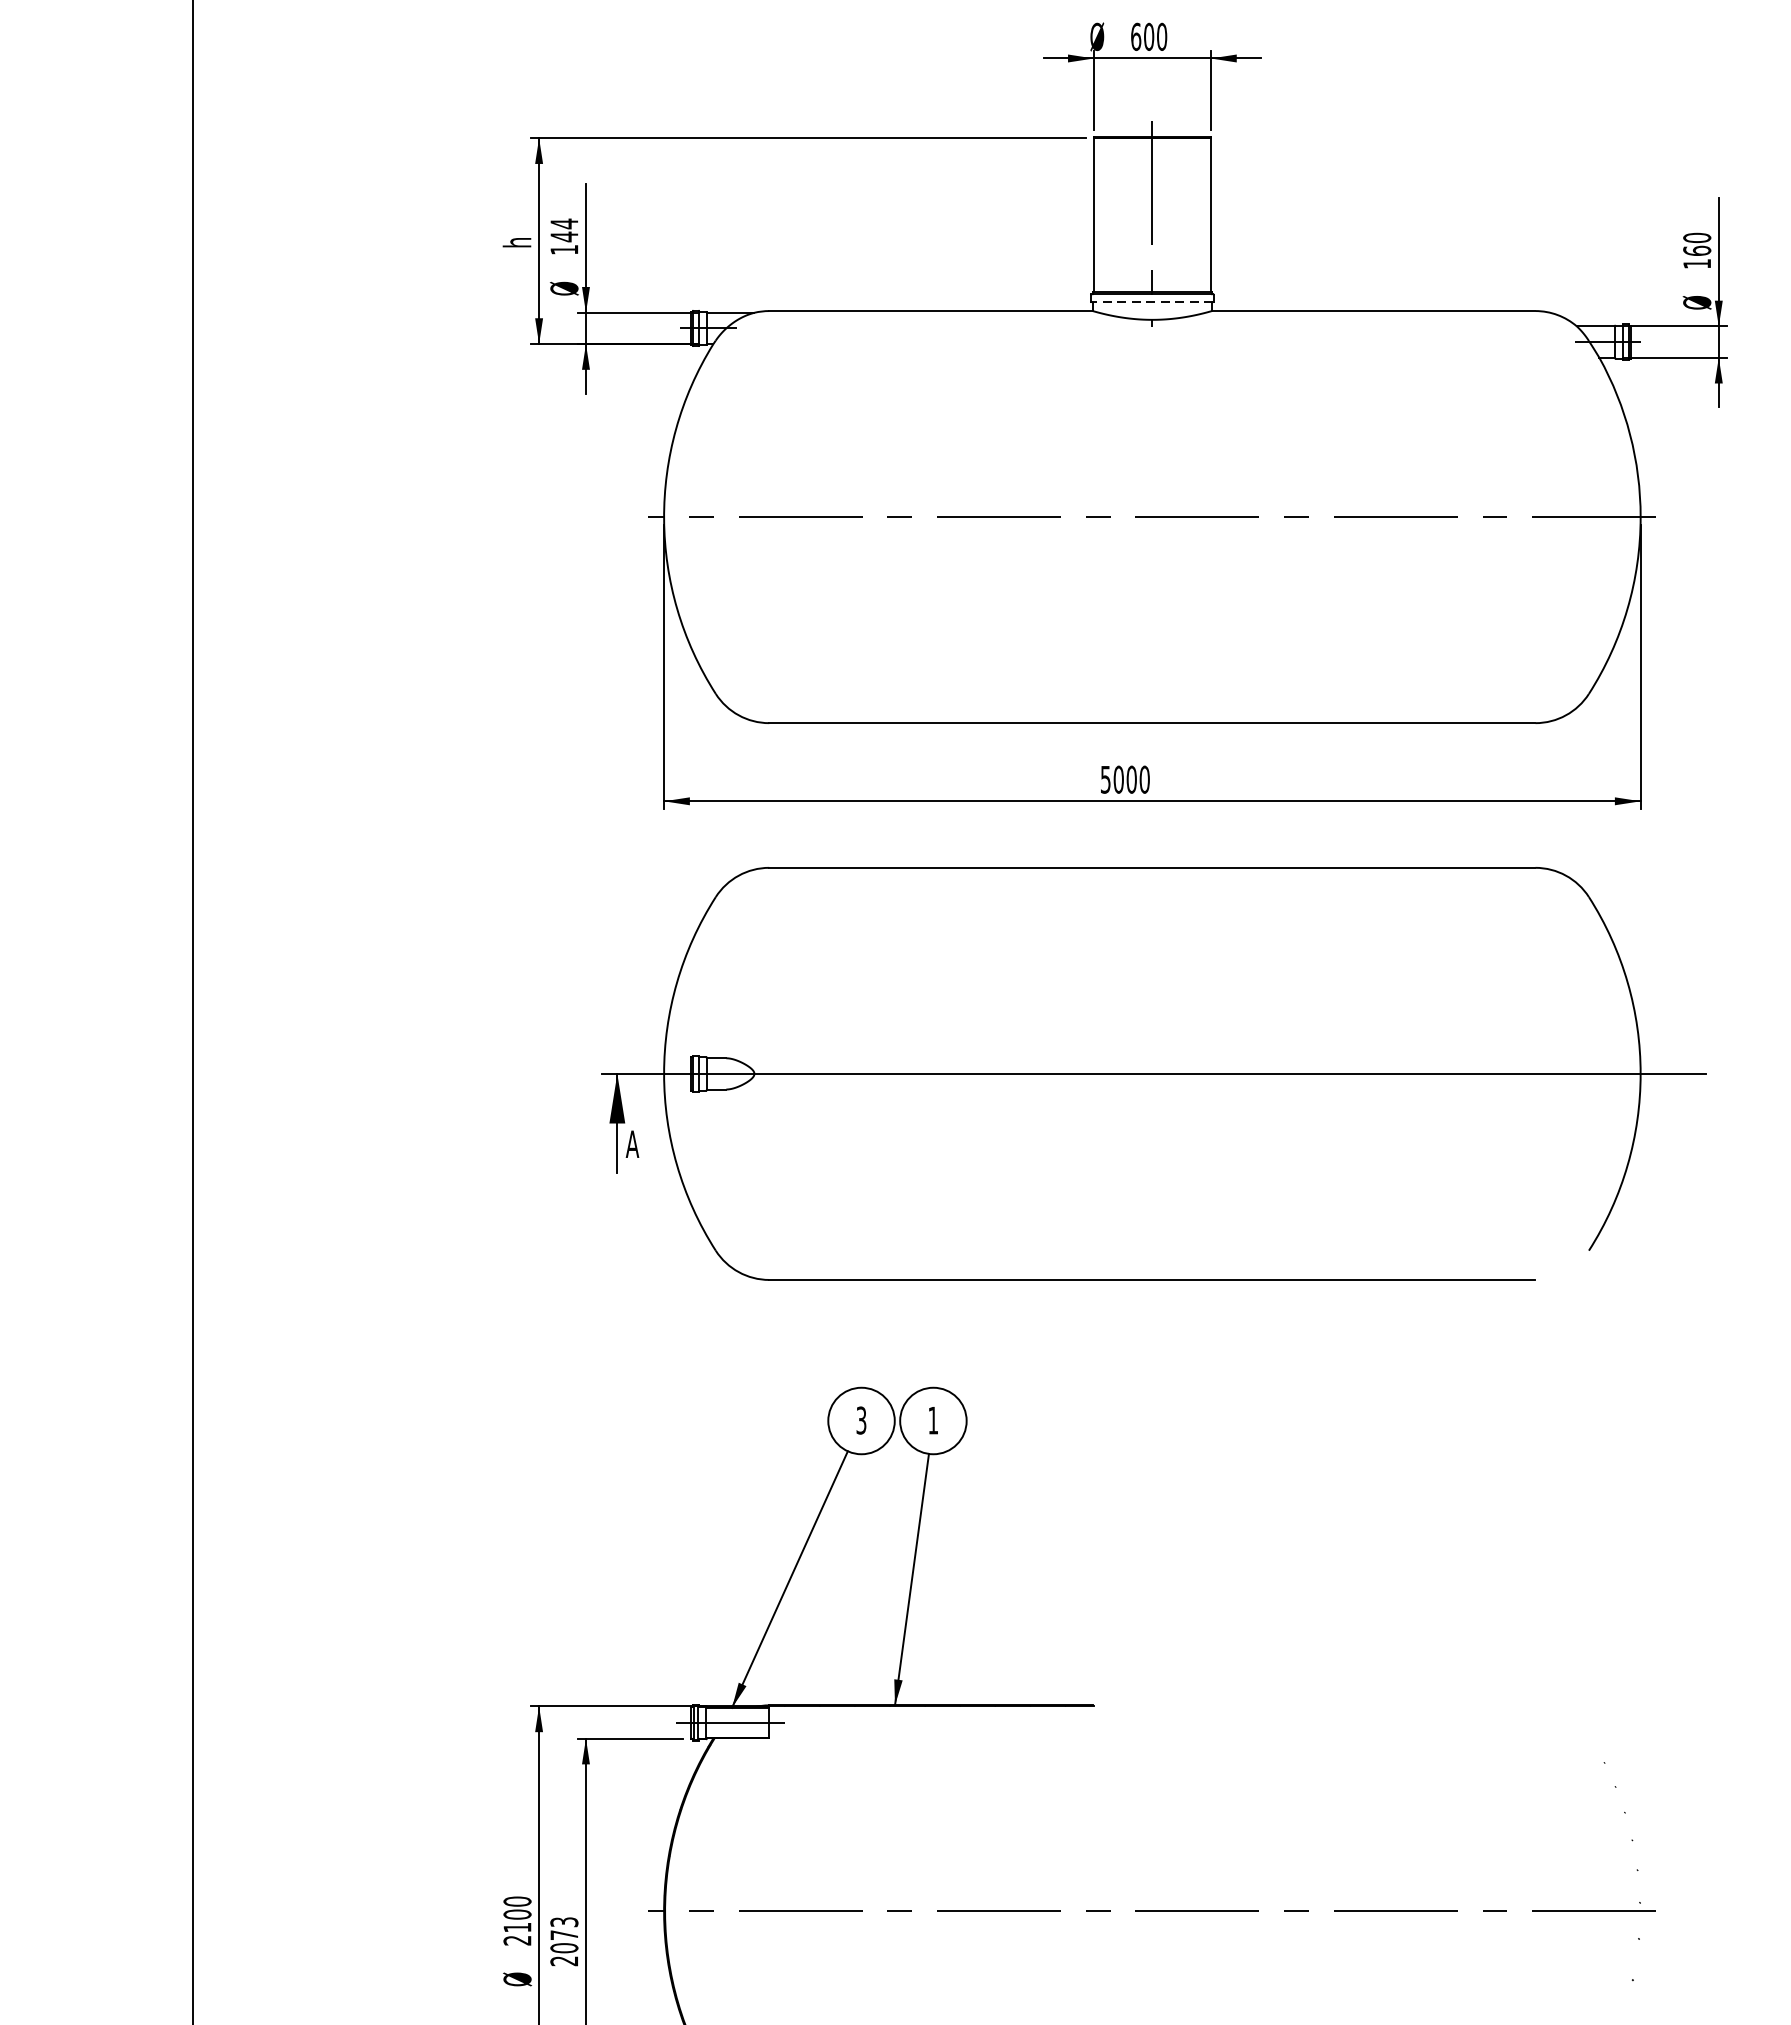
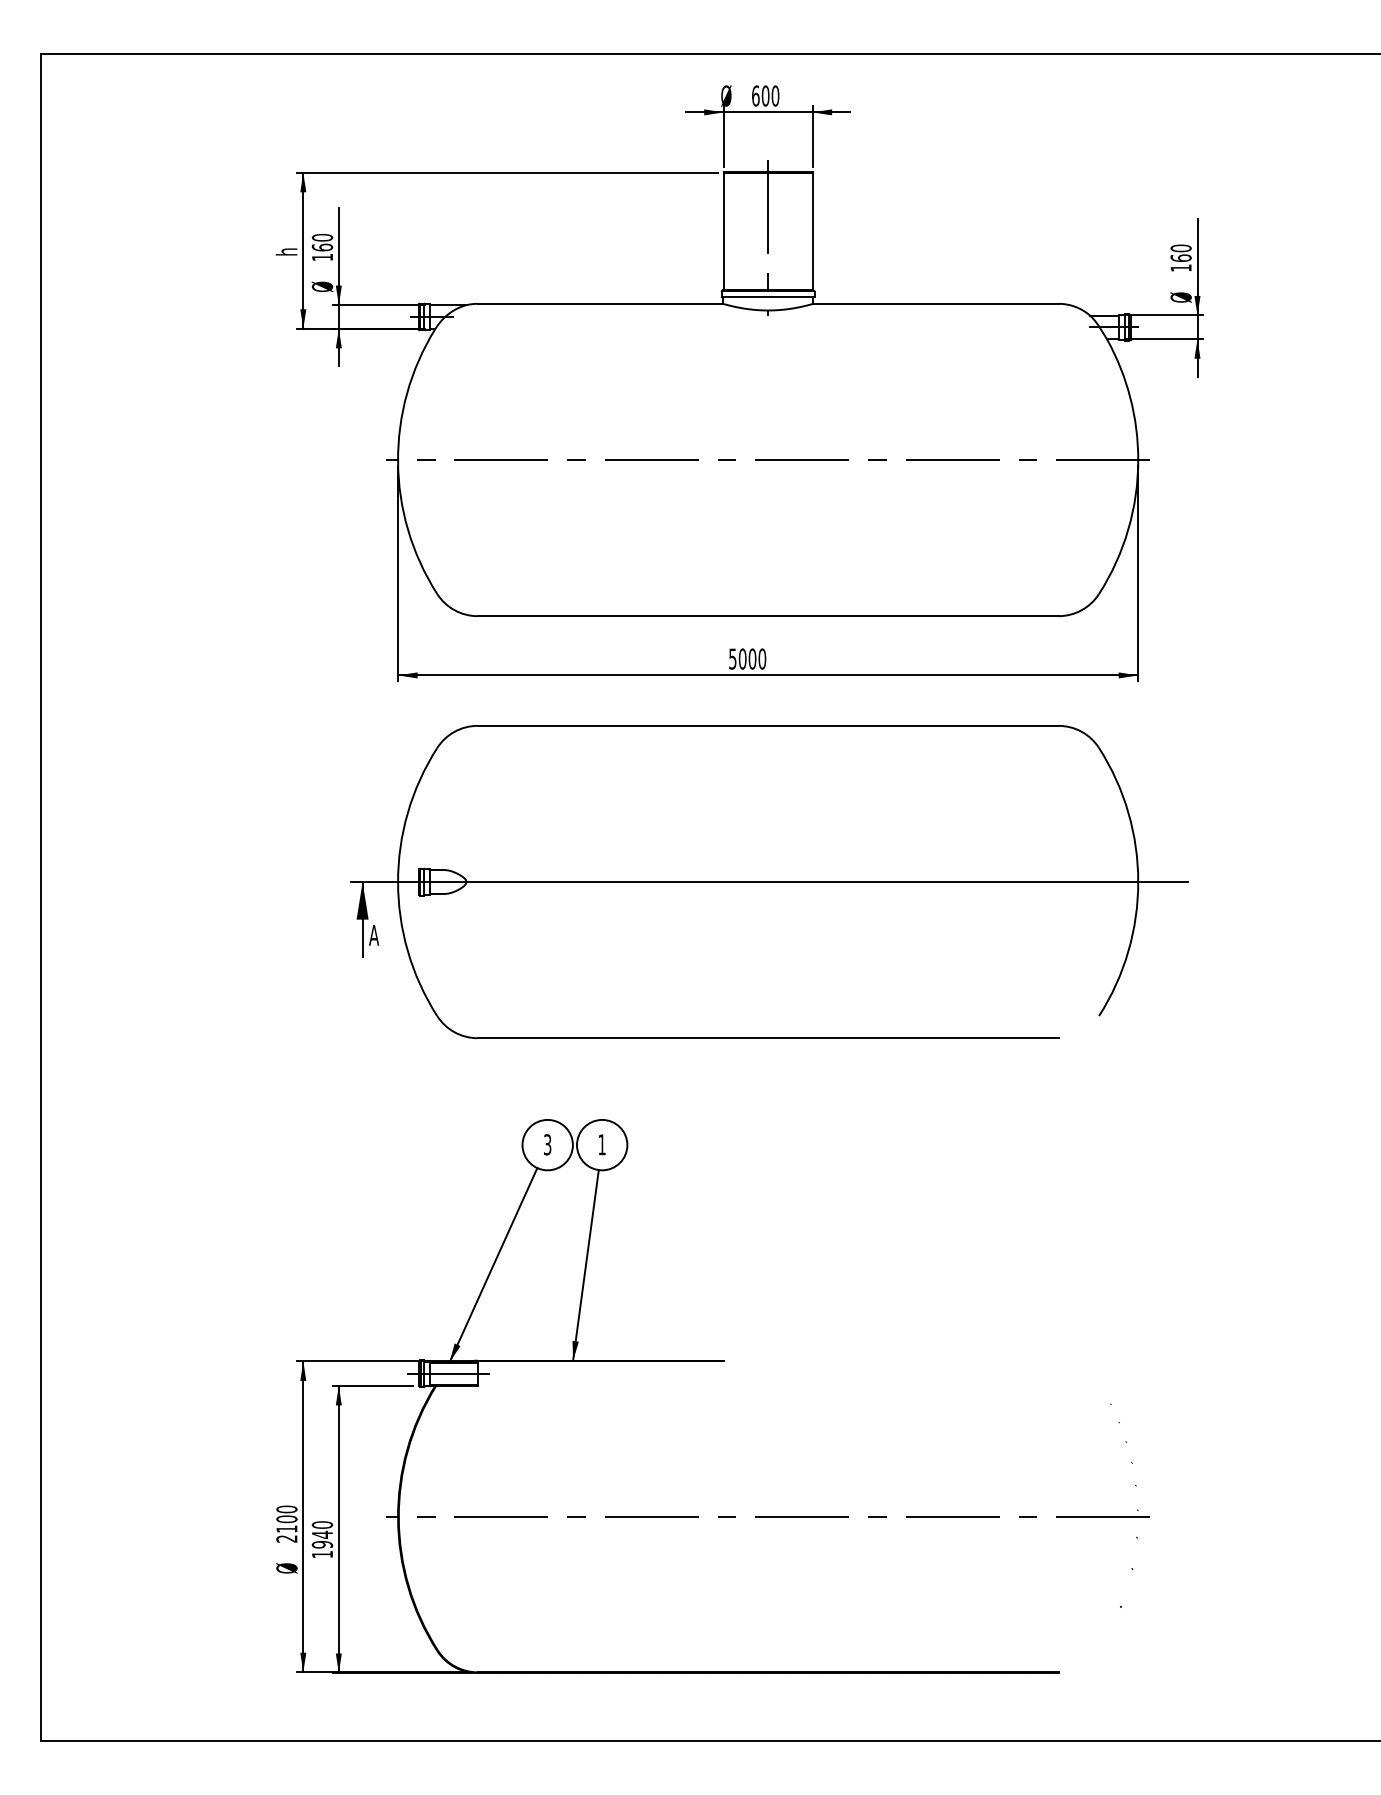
text: (564, 230) -> (322, 242), 144 -> 160
line: (1151, 302) -> (767, 297), dashed -> solid
text: (564, 1941) -> (322, 1539), 2073 -> 1940

